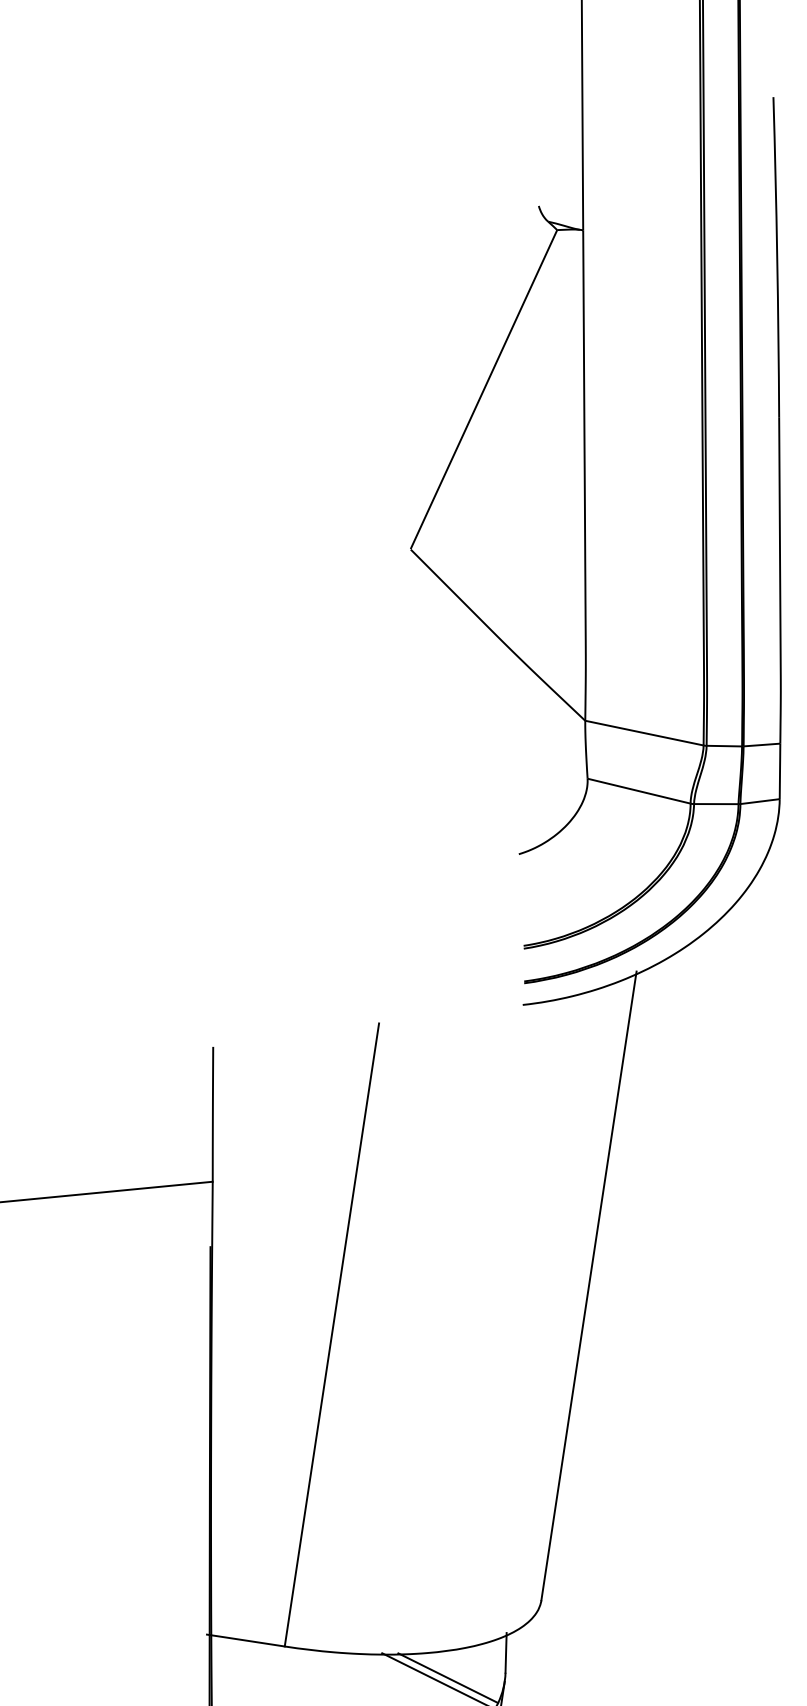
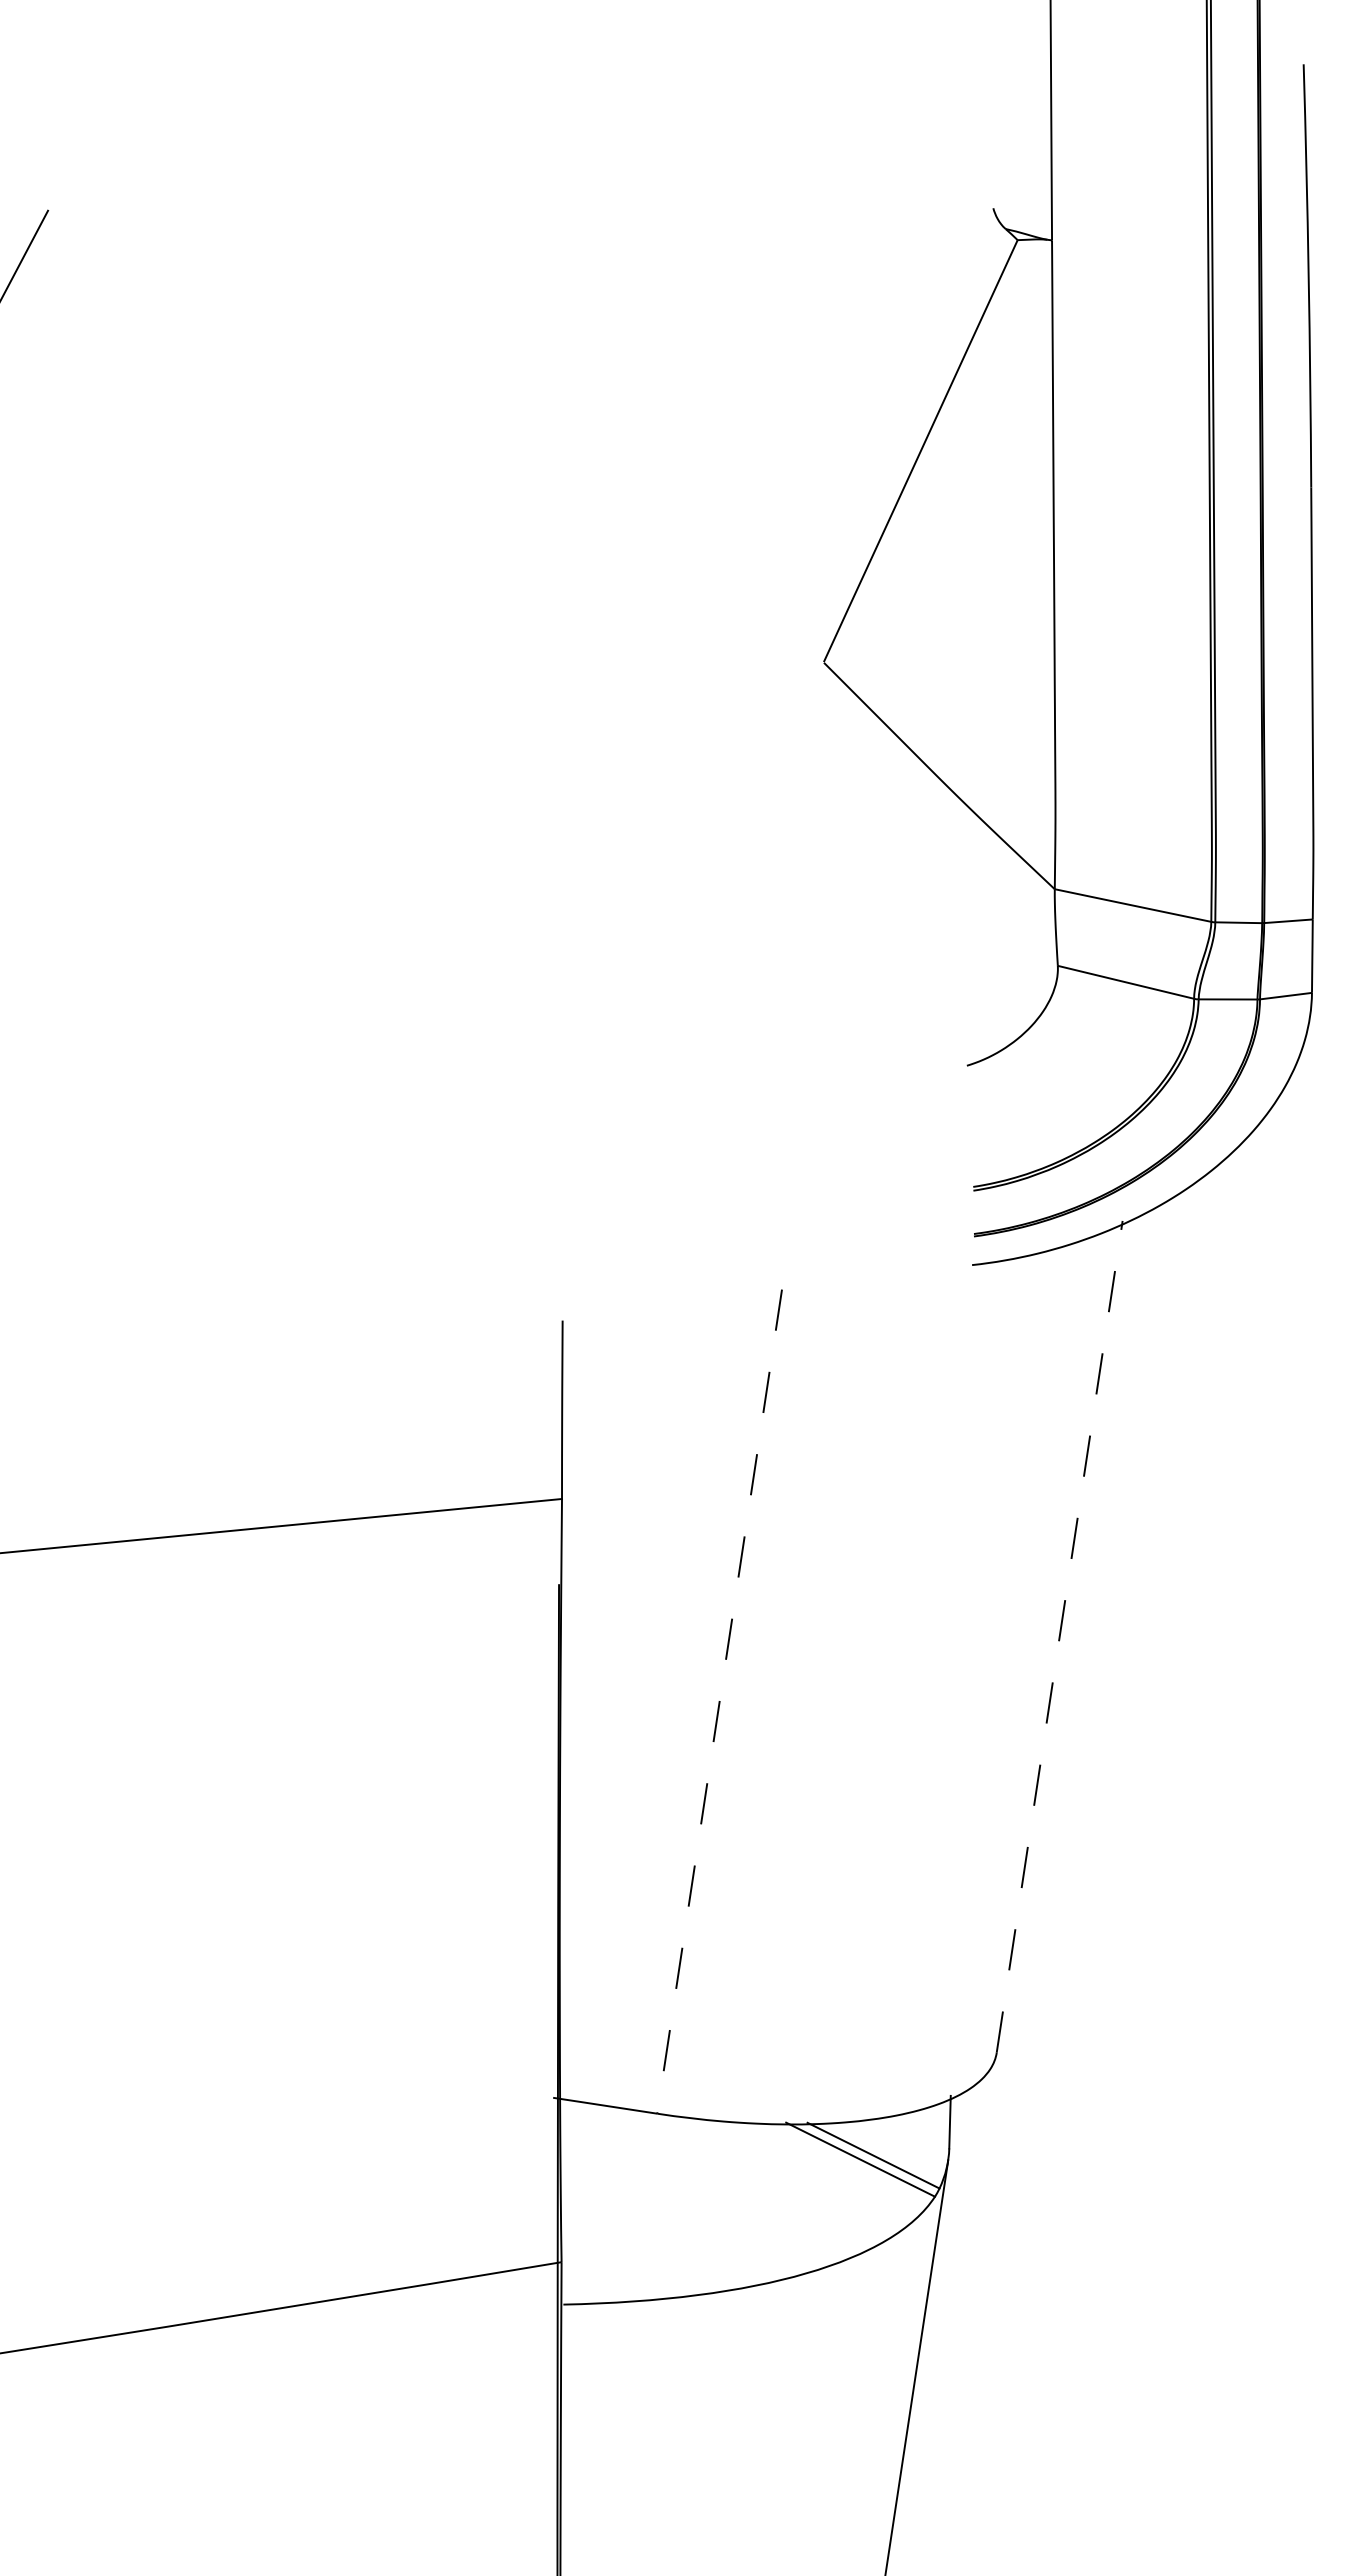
line: (588, 1285) -> (1059, 1636), solid -> dashed
line: (331, 1334) -> (719, 1701), solid -> dashed

